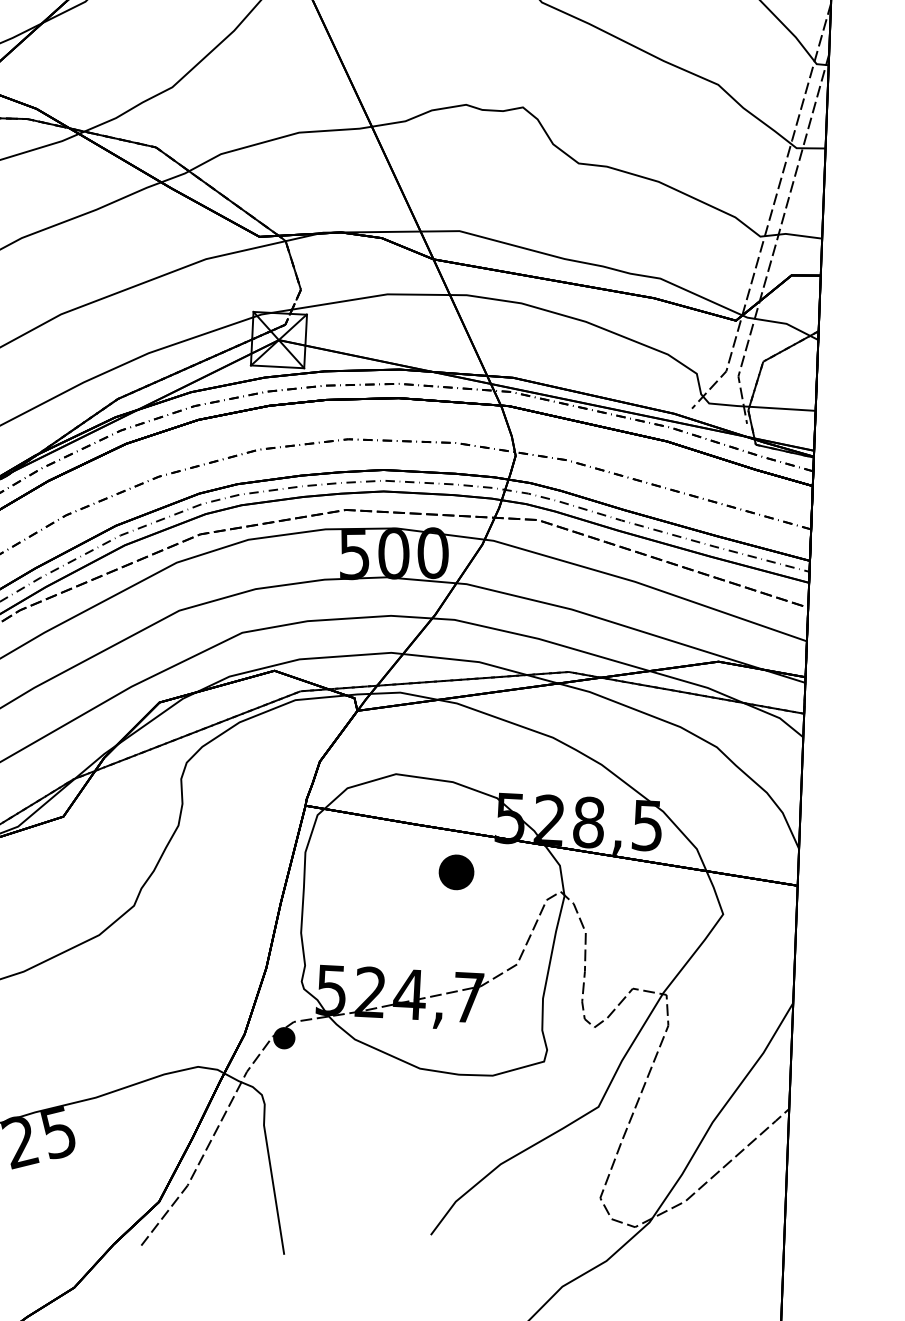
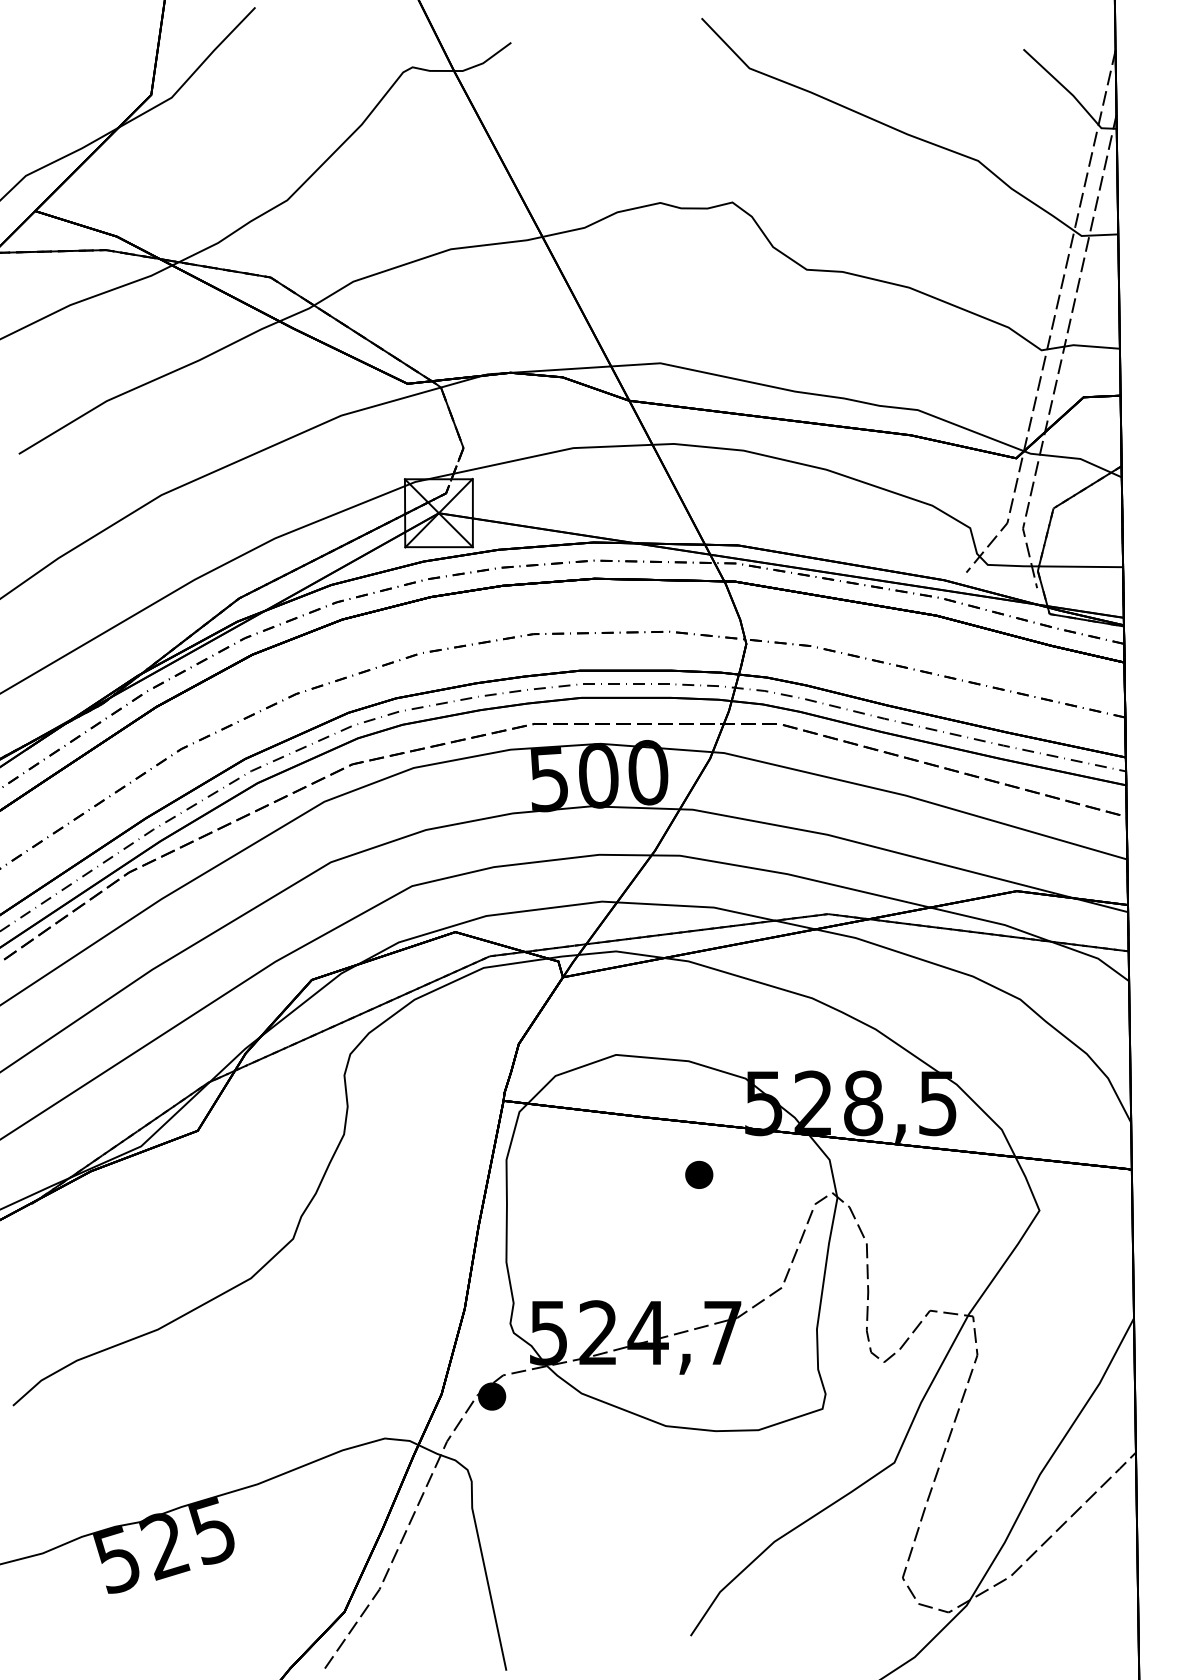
part: (456, 871) -> (699, 1174), size x0.62

